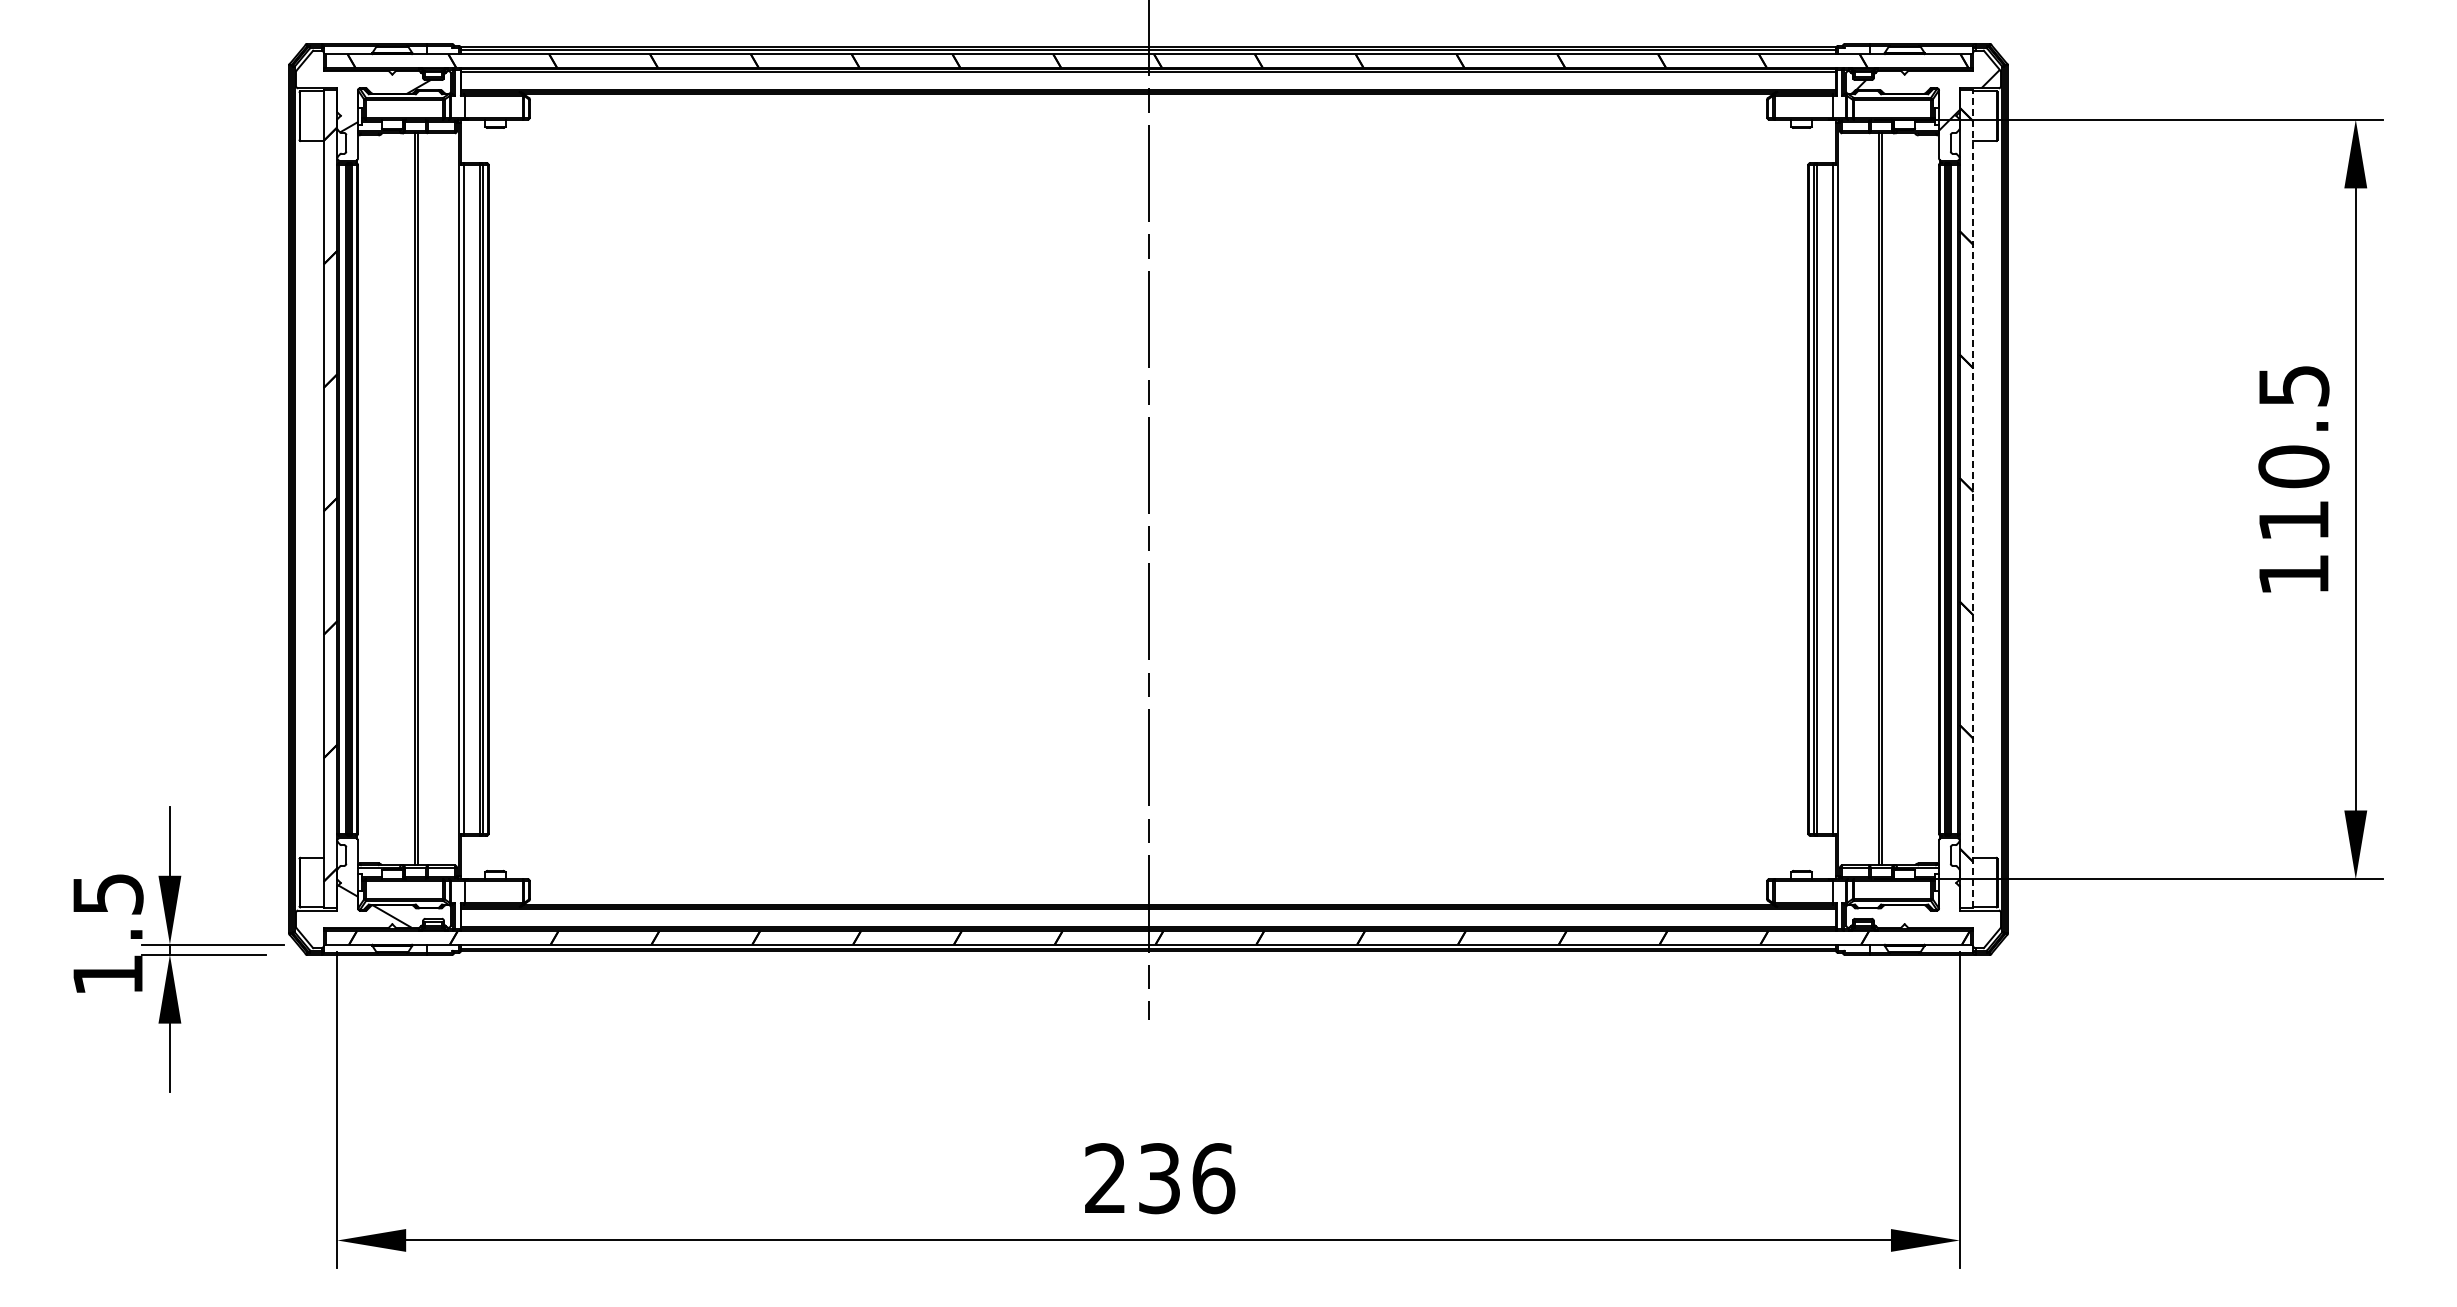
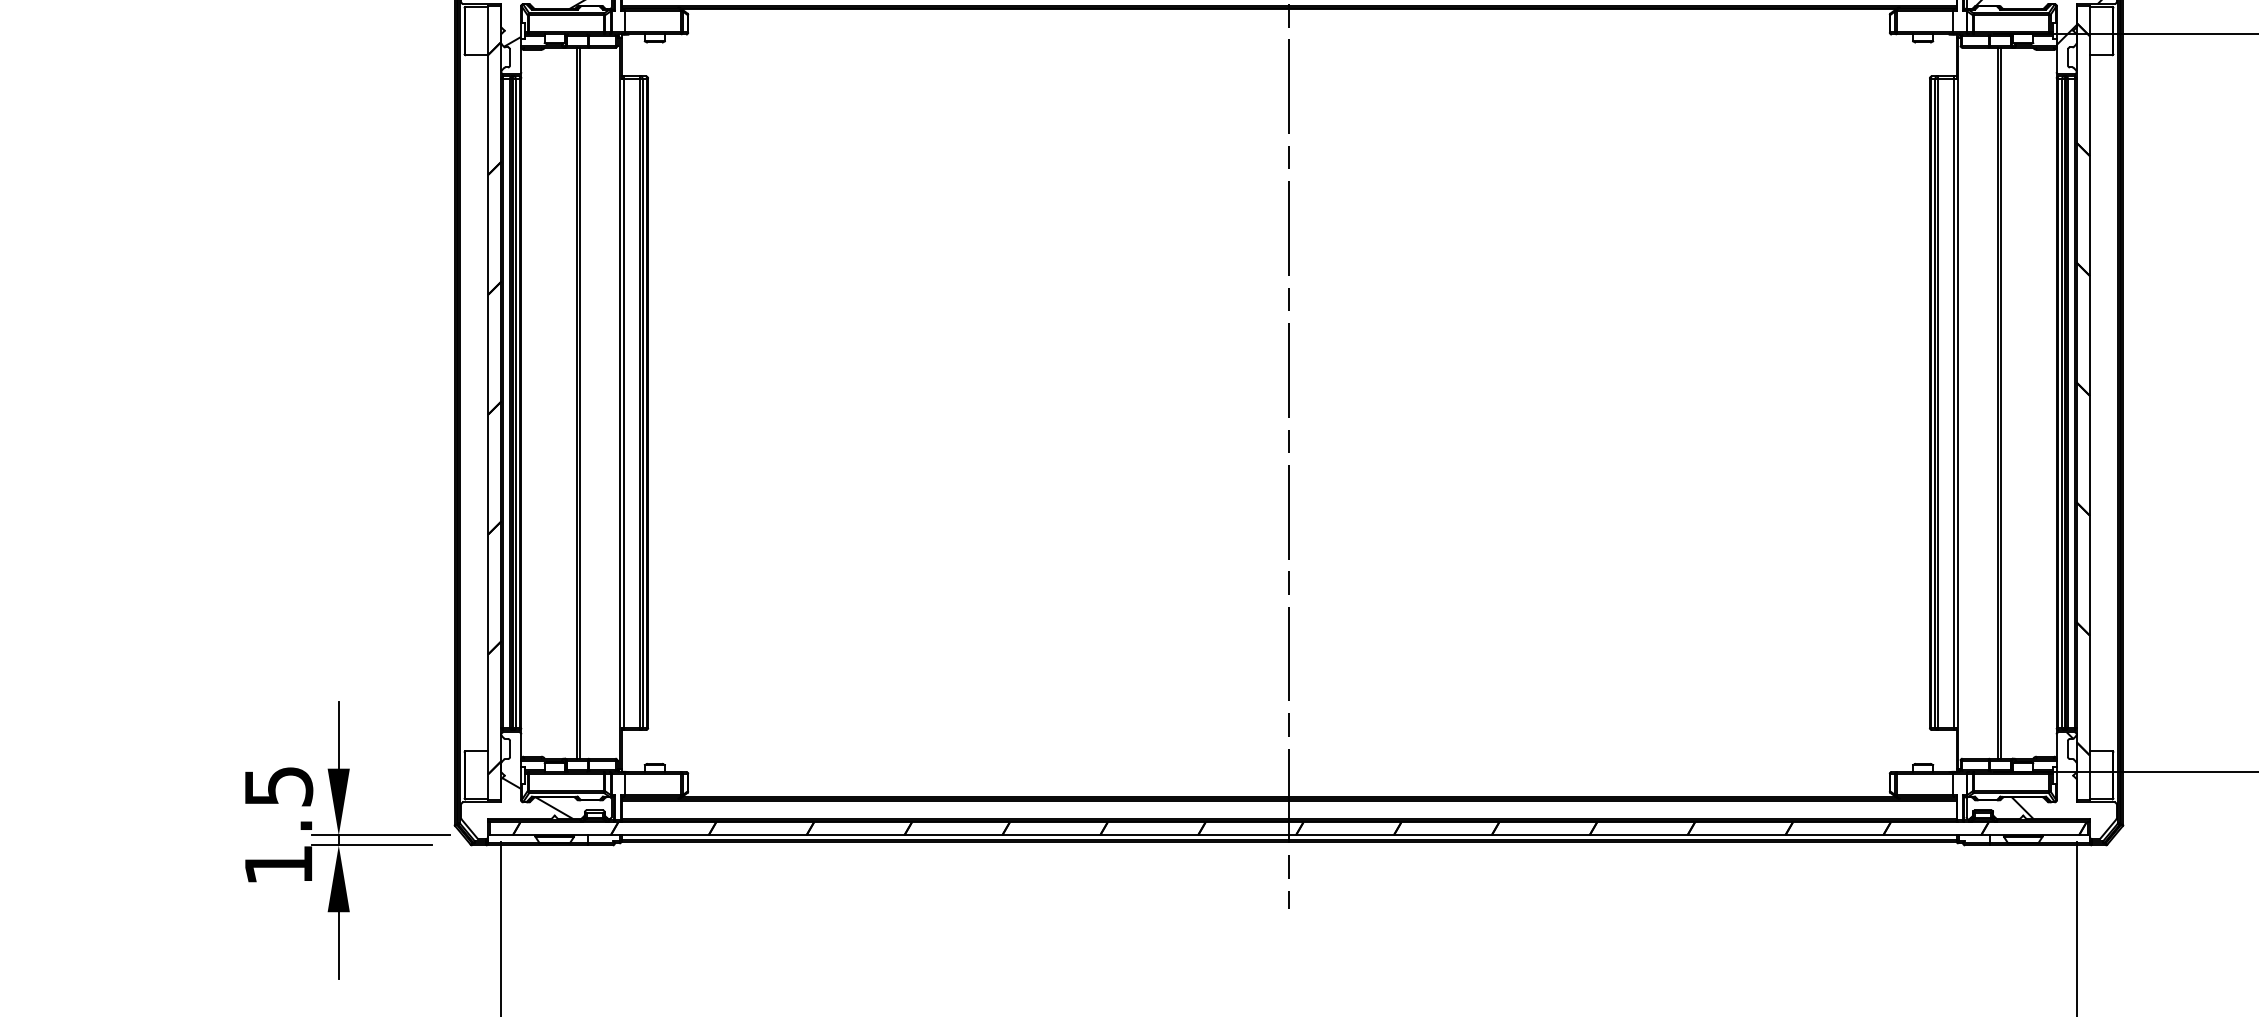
line: (1973, 498) -> (2090, 402), dashed -> solid
hatch: (1924, 882) -> (2042, 775), added

